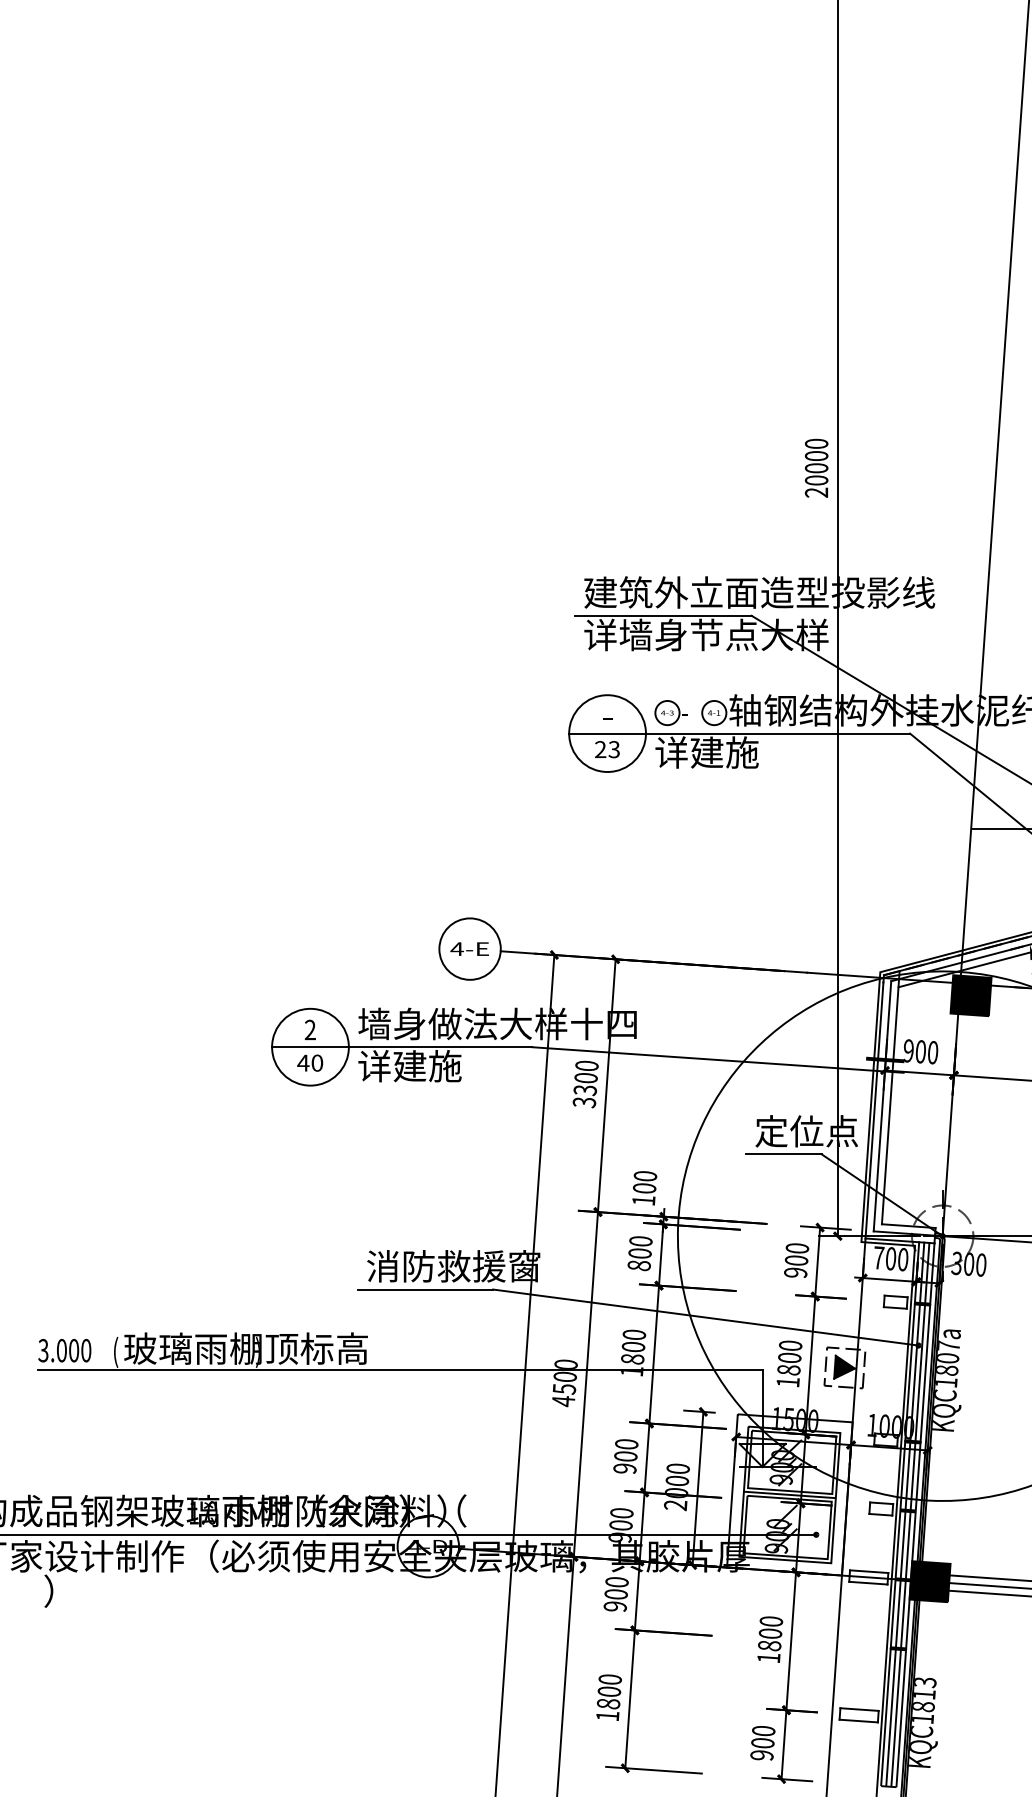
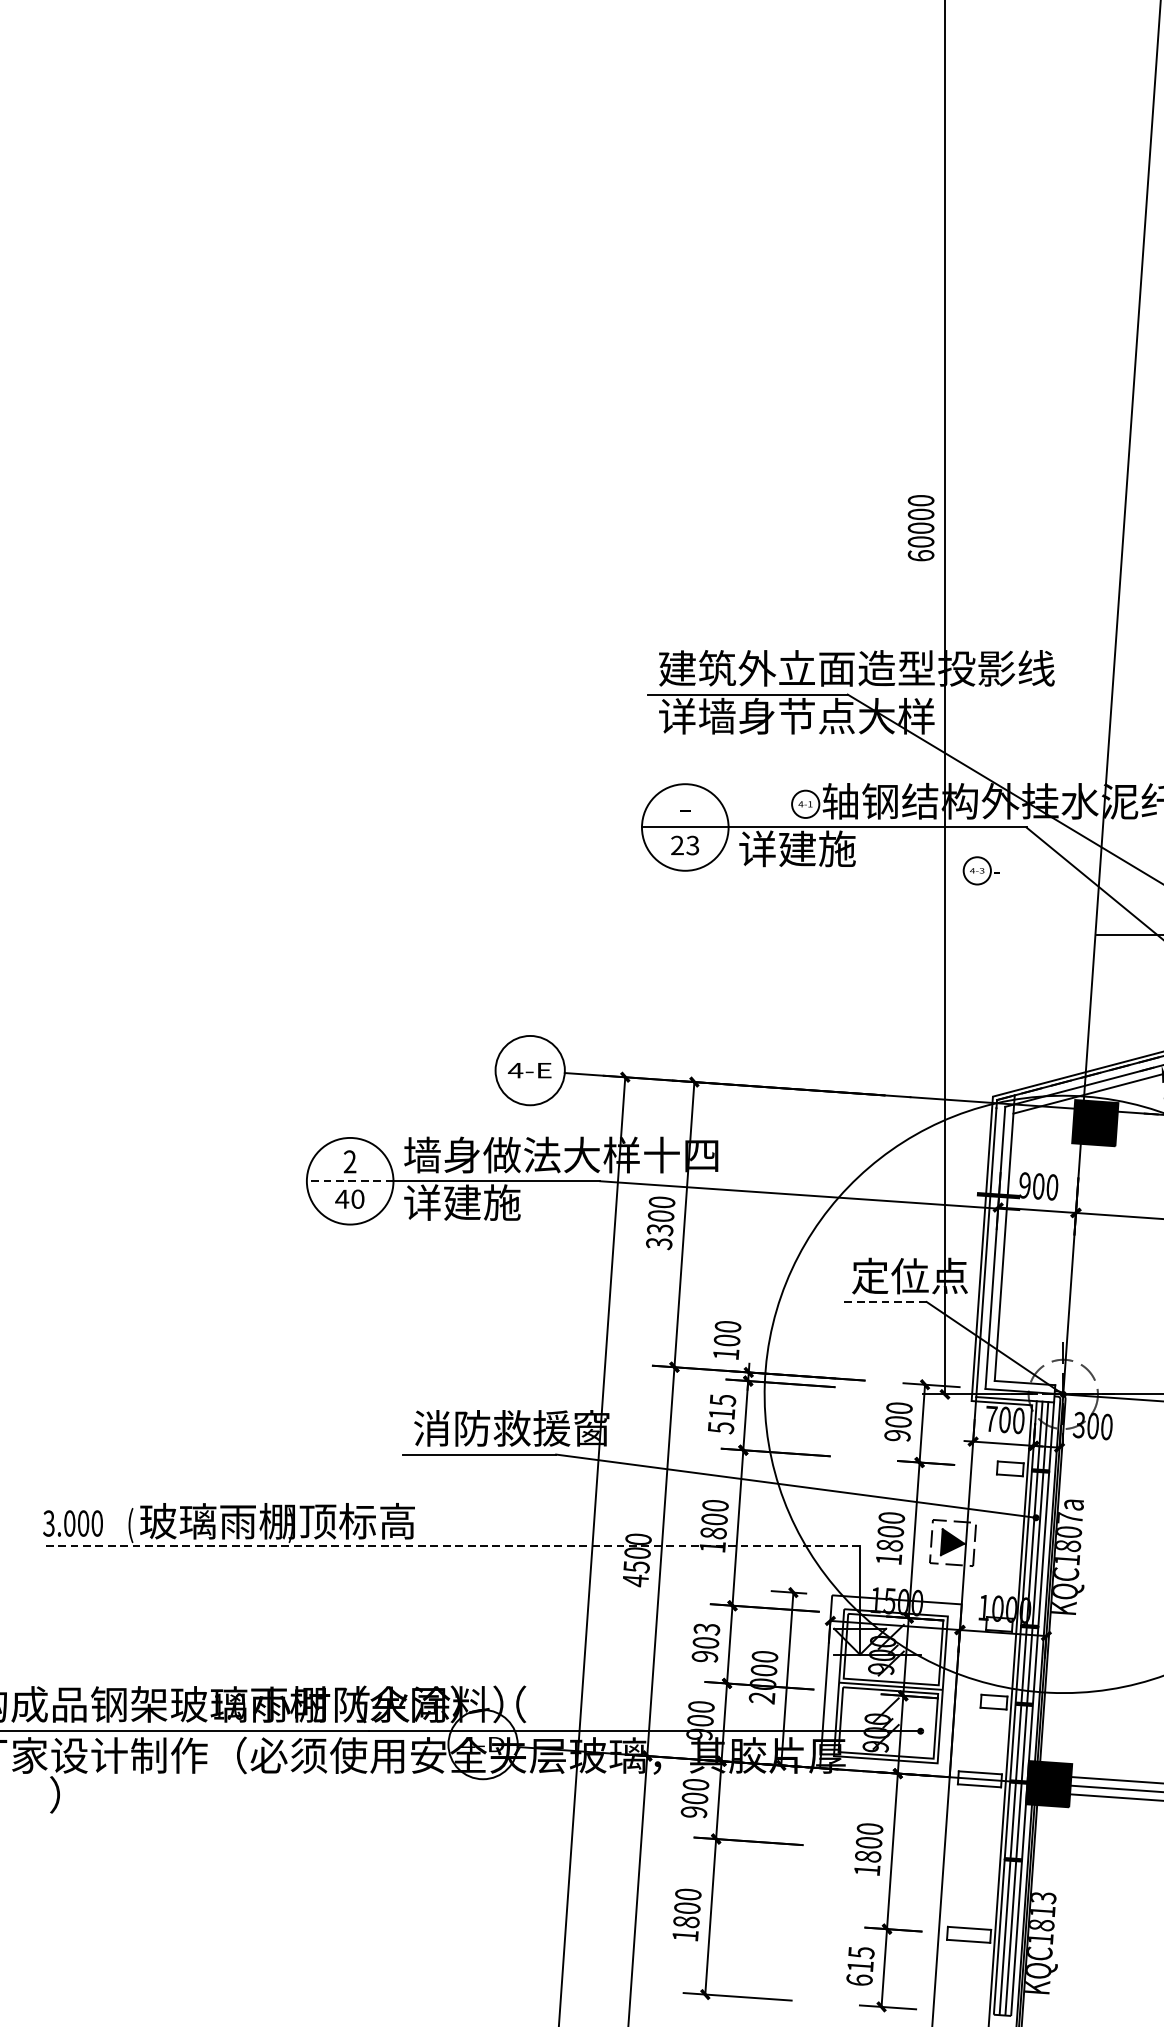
text: (816, 492) -> (920, 555), 20000 -> 60000
part: (670, 712) -> (980, 870), moved
line: (309, 1047) -> (349, 1181), solid -> dashed
line: (783, 1154) -> (883, 1302), solid -> dashed
text: (639, 1253) -> (721, 1413), 800 -> 515
line: (400, 1370) -> (451, 1545), solid -> dashed
text: (626, 1444) -> (706, 1629), 900 -> 903
text: (762, 1743) -> (860, 1966), 900 -> 615

